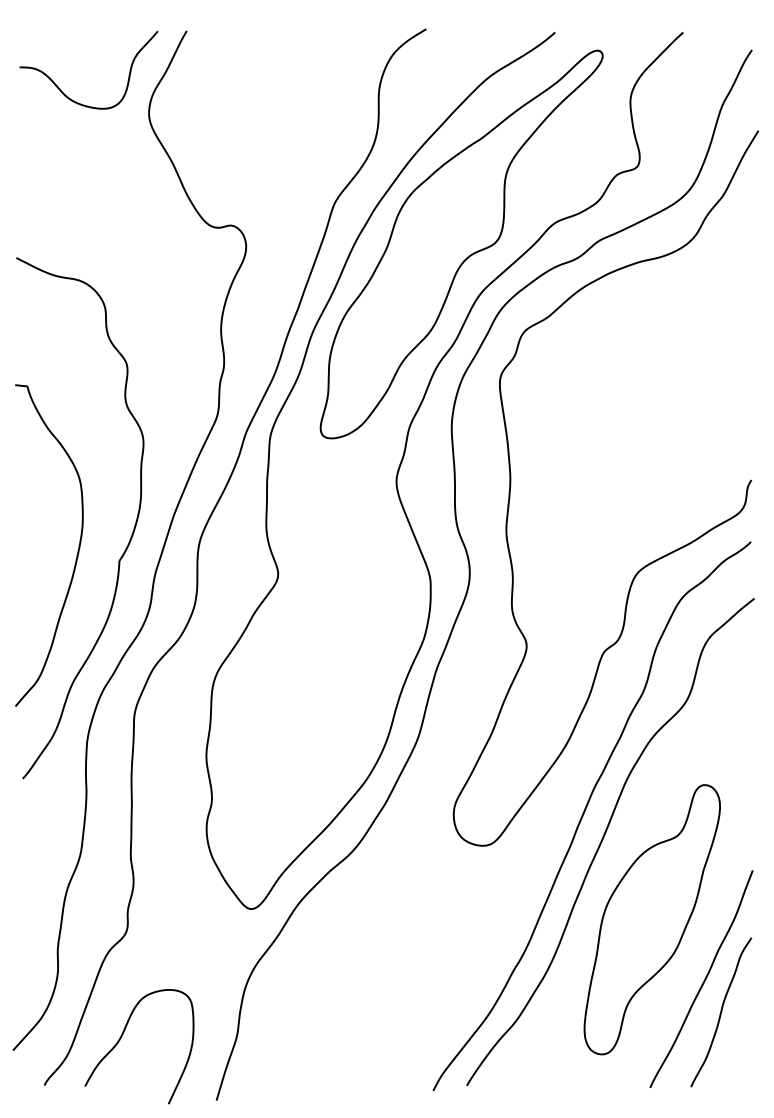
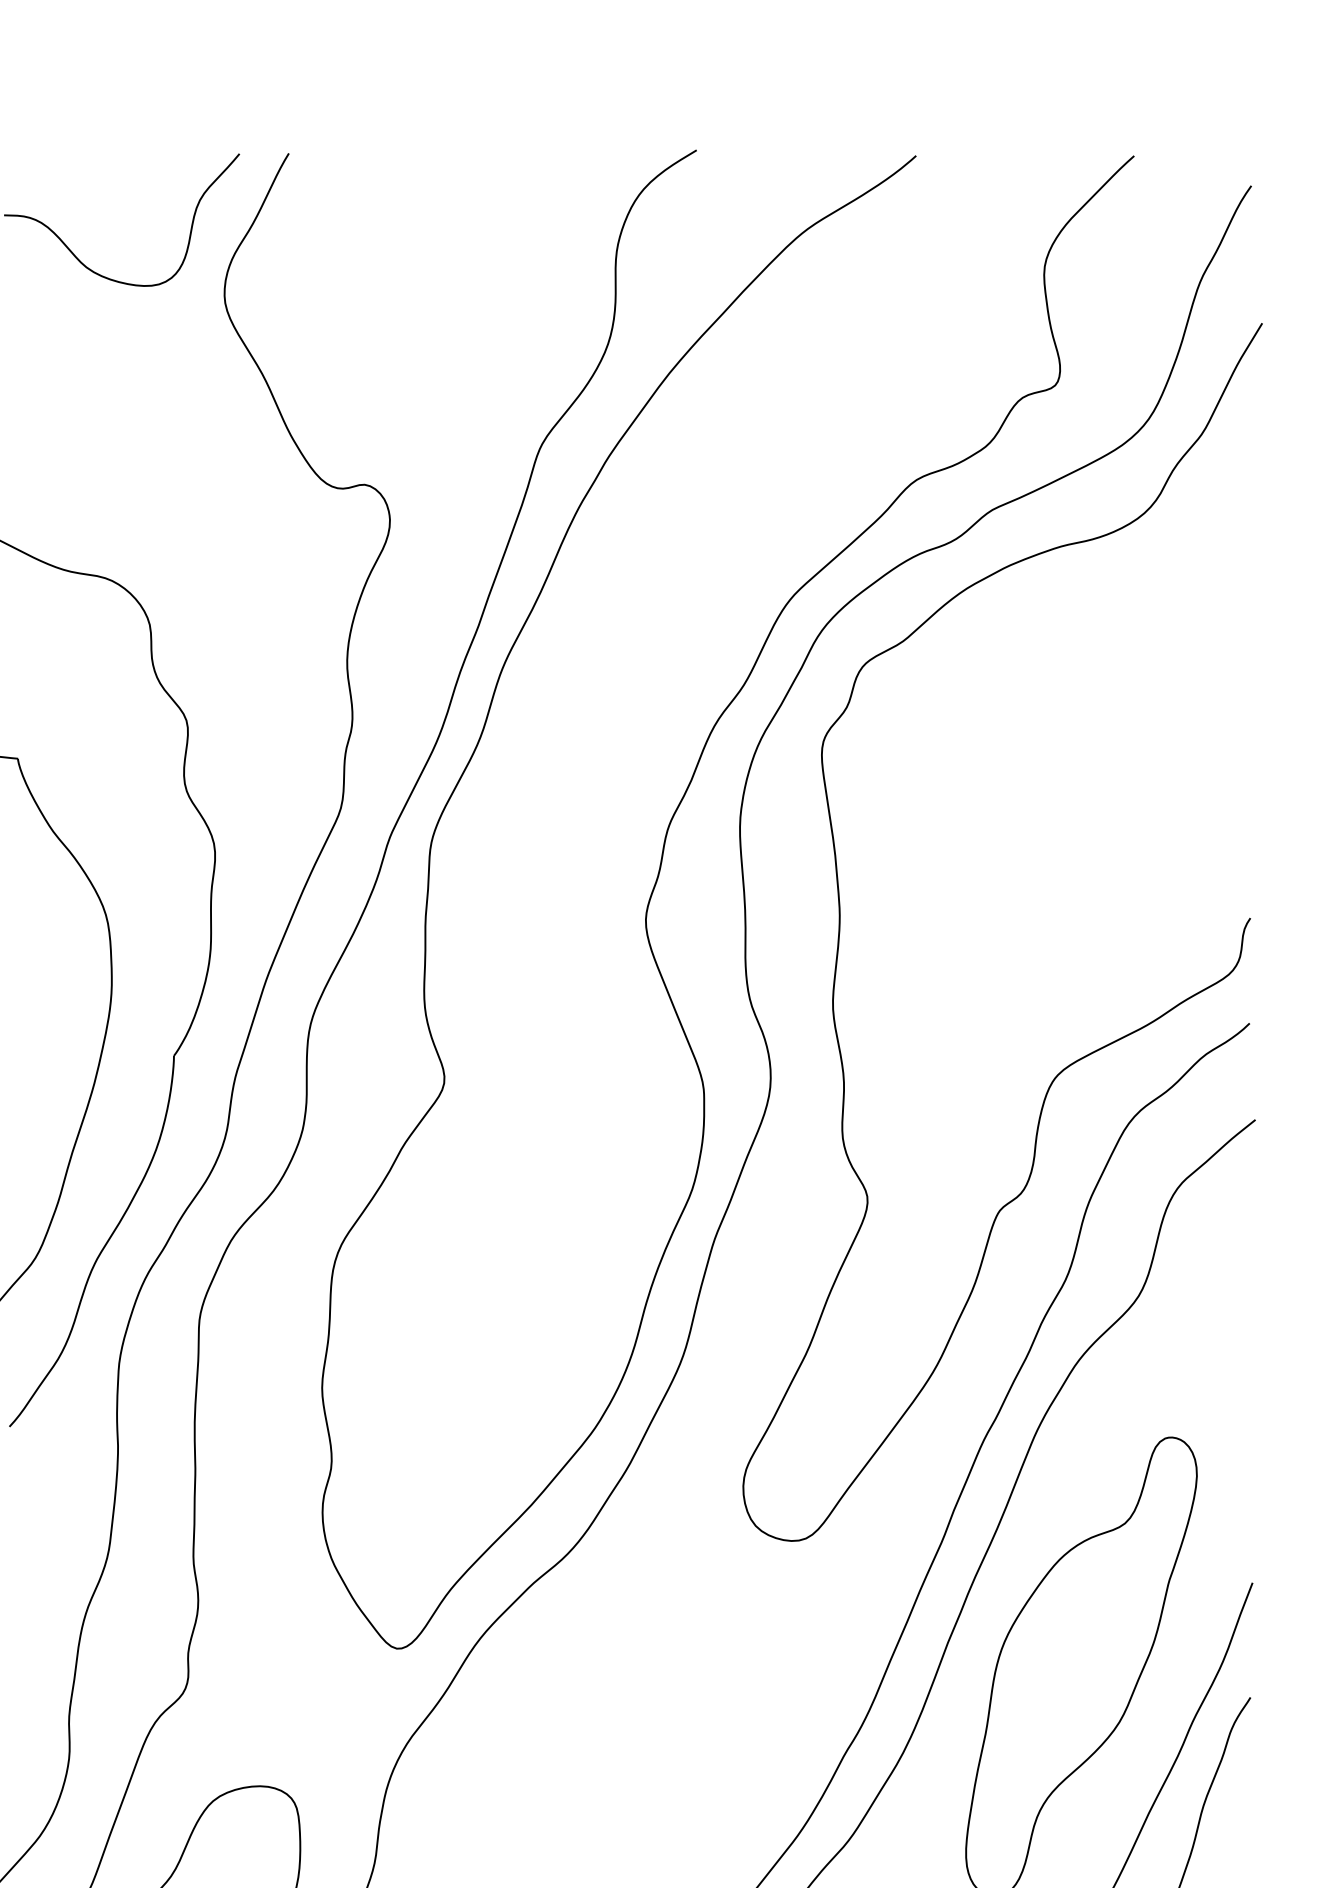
part: (461, 244) -> (756, 517), removed

